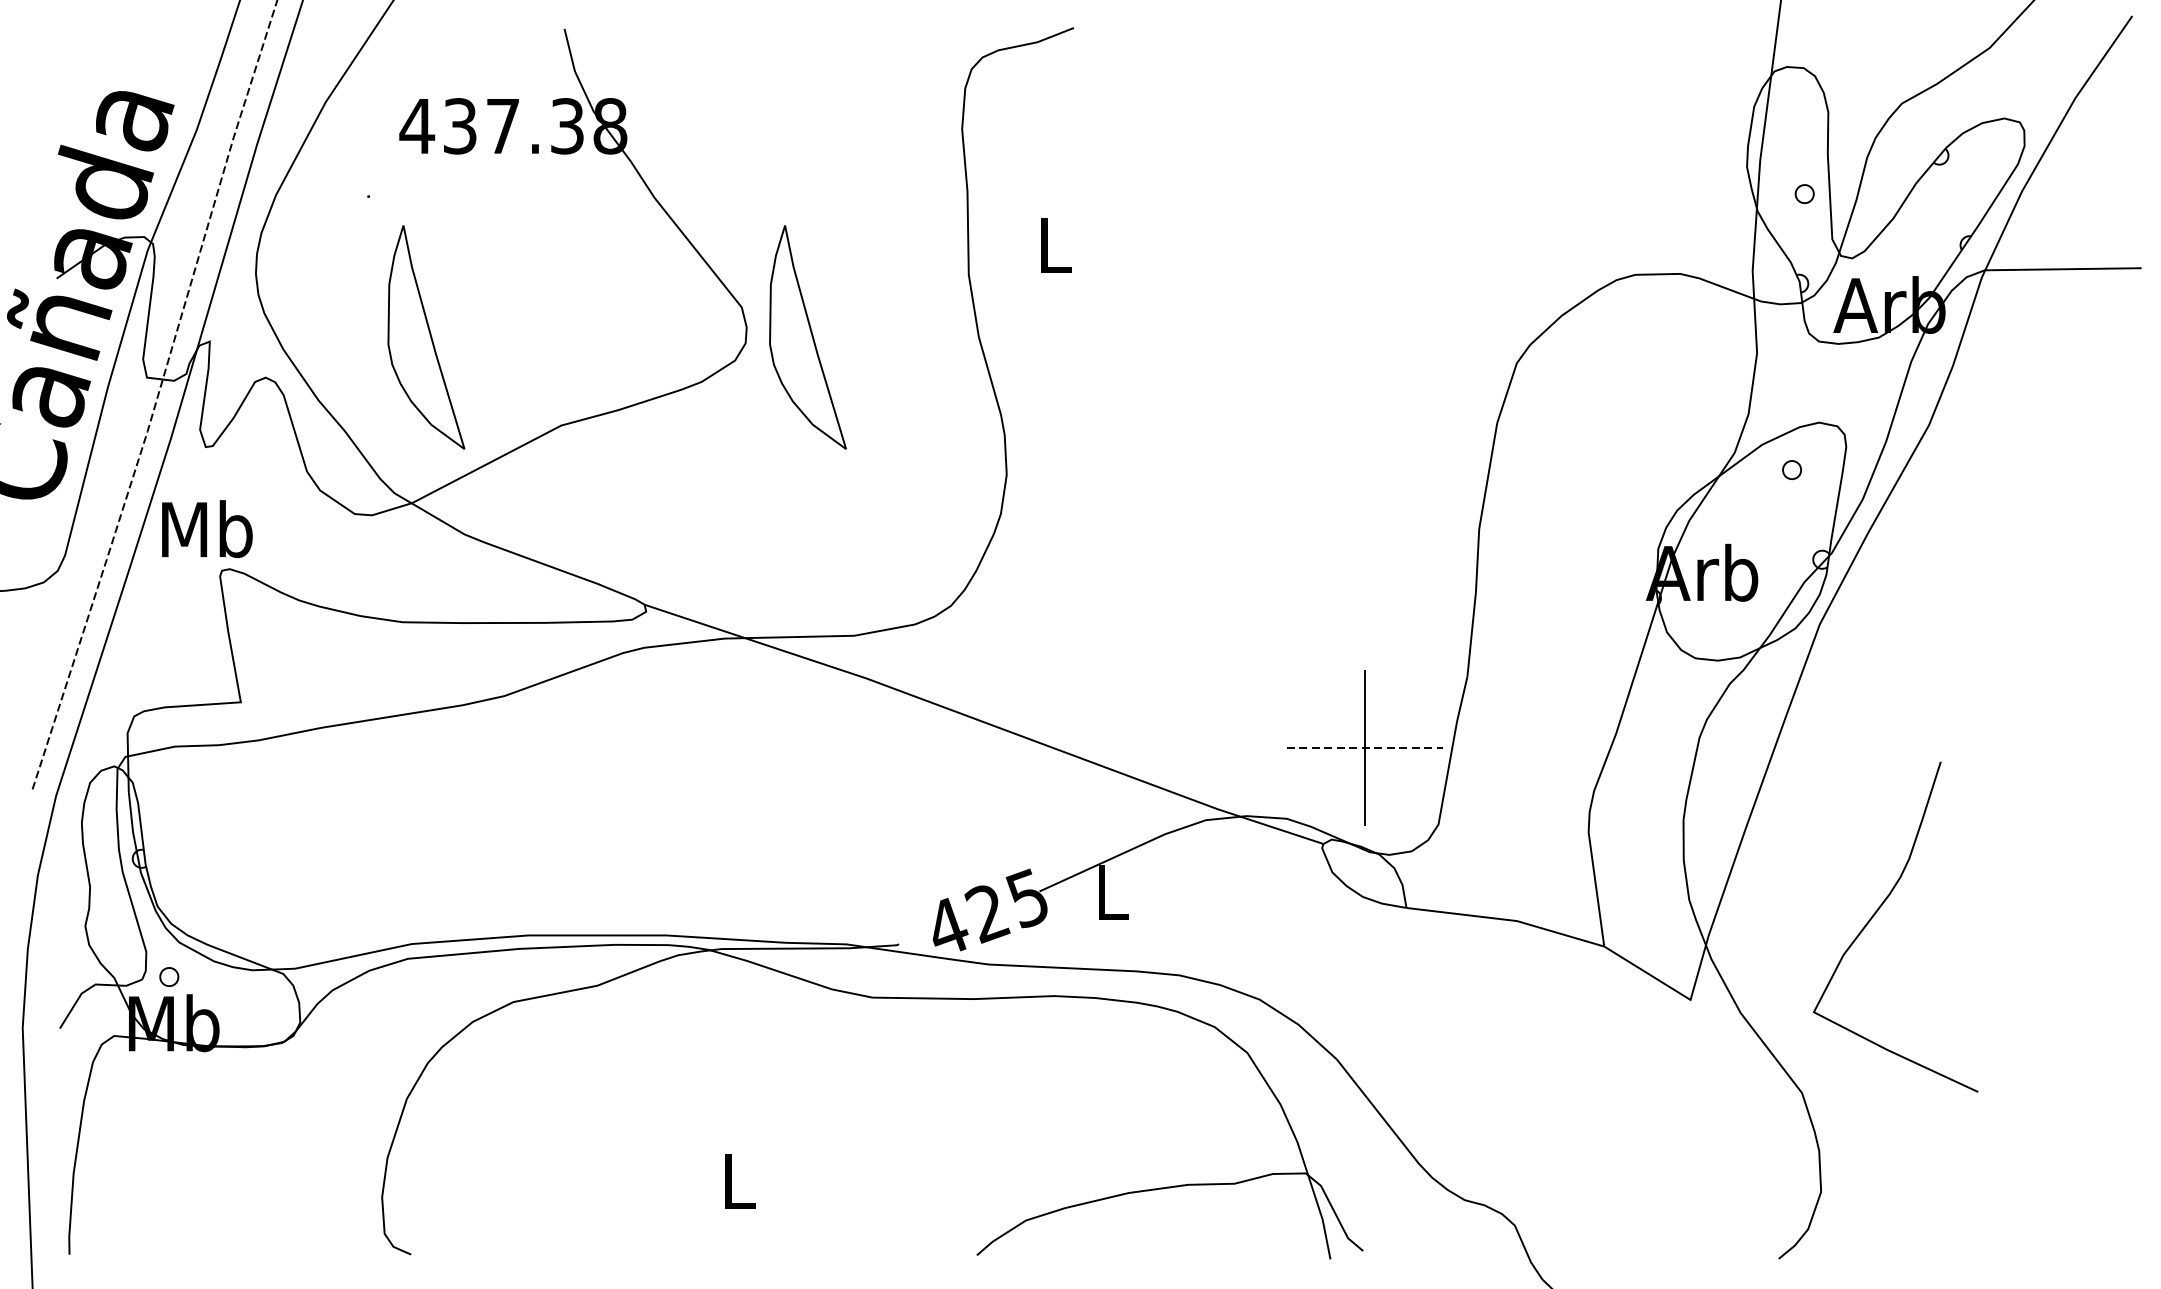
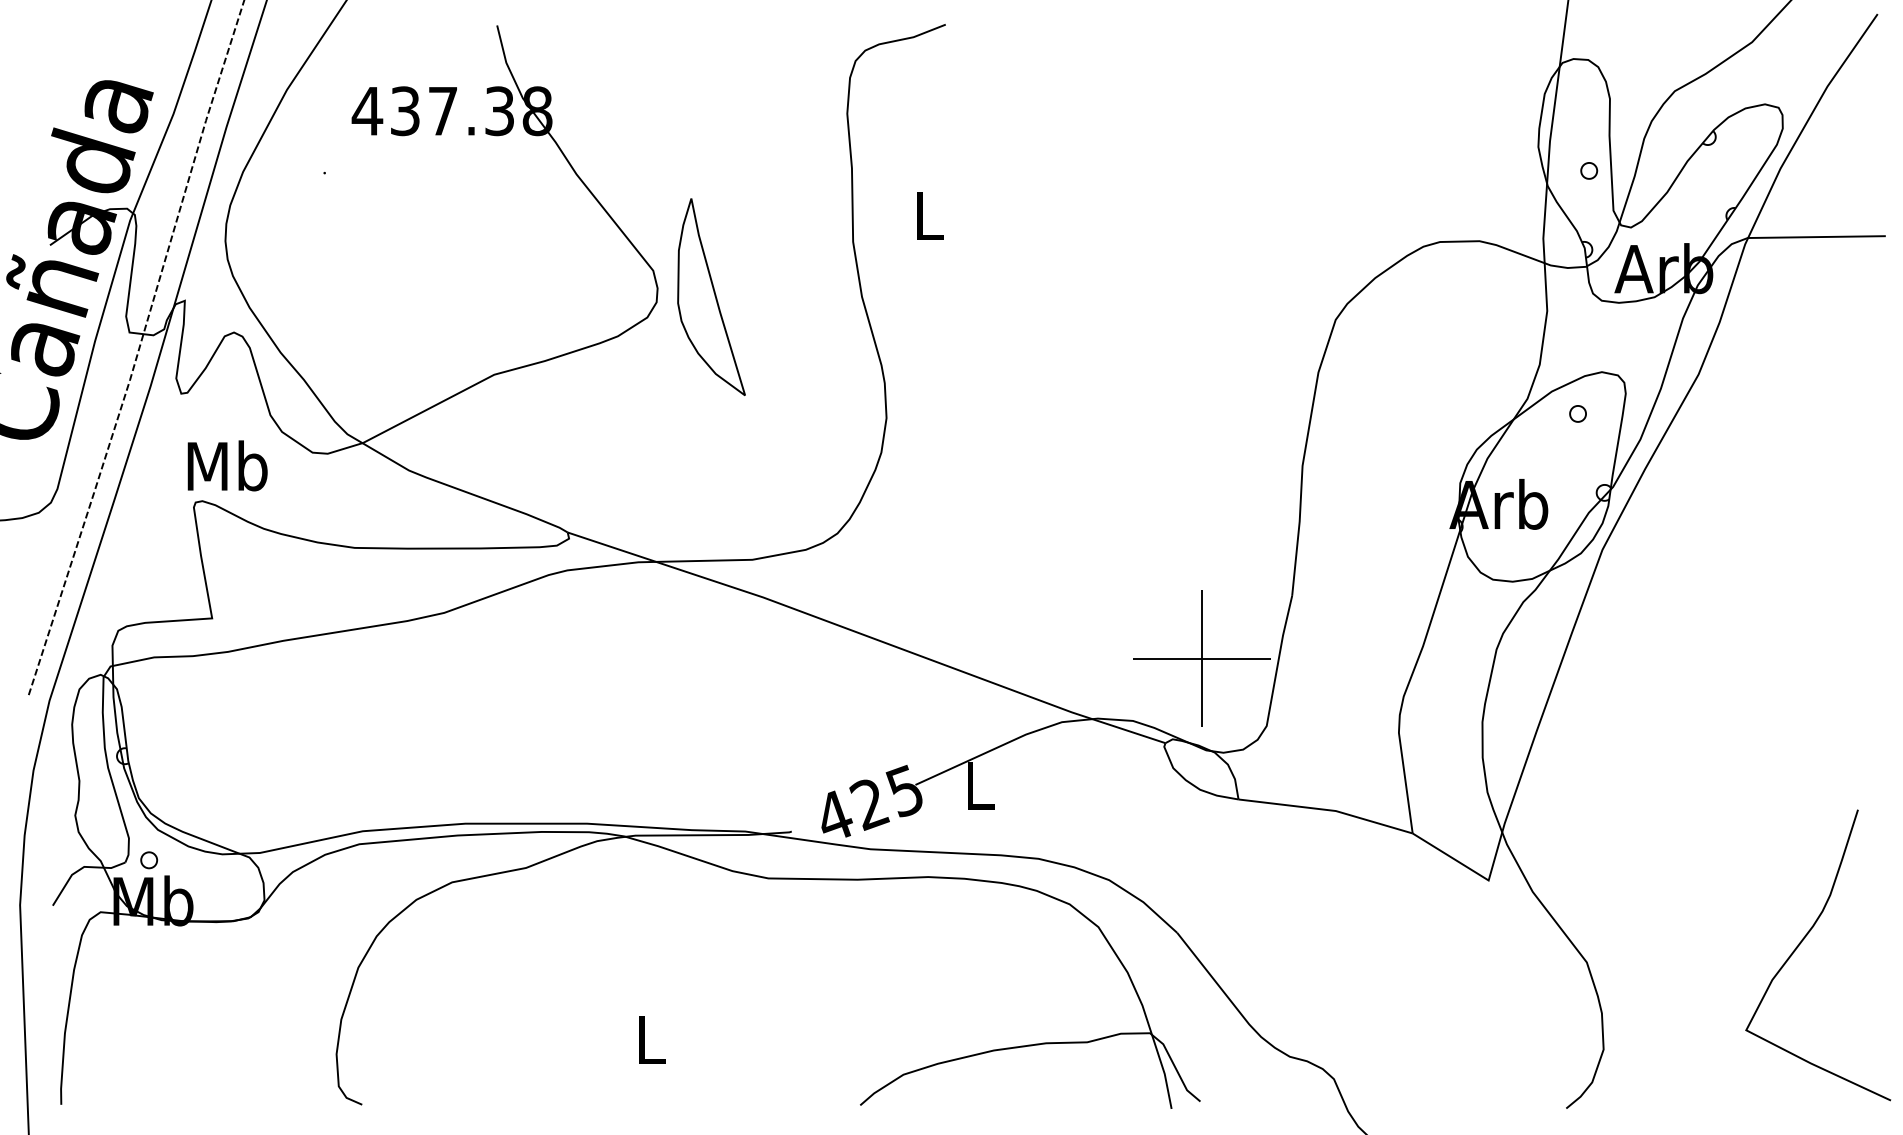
part: (426, 336) -> (375, 296), removed
text: (207, 528) -> (227, 465), moved
line: (1364, 747) -> (1201, 658), dashed -> solid
curve: (1876, 913) -> (1801, 943), moved

